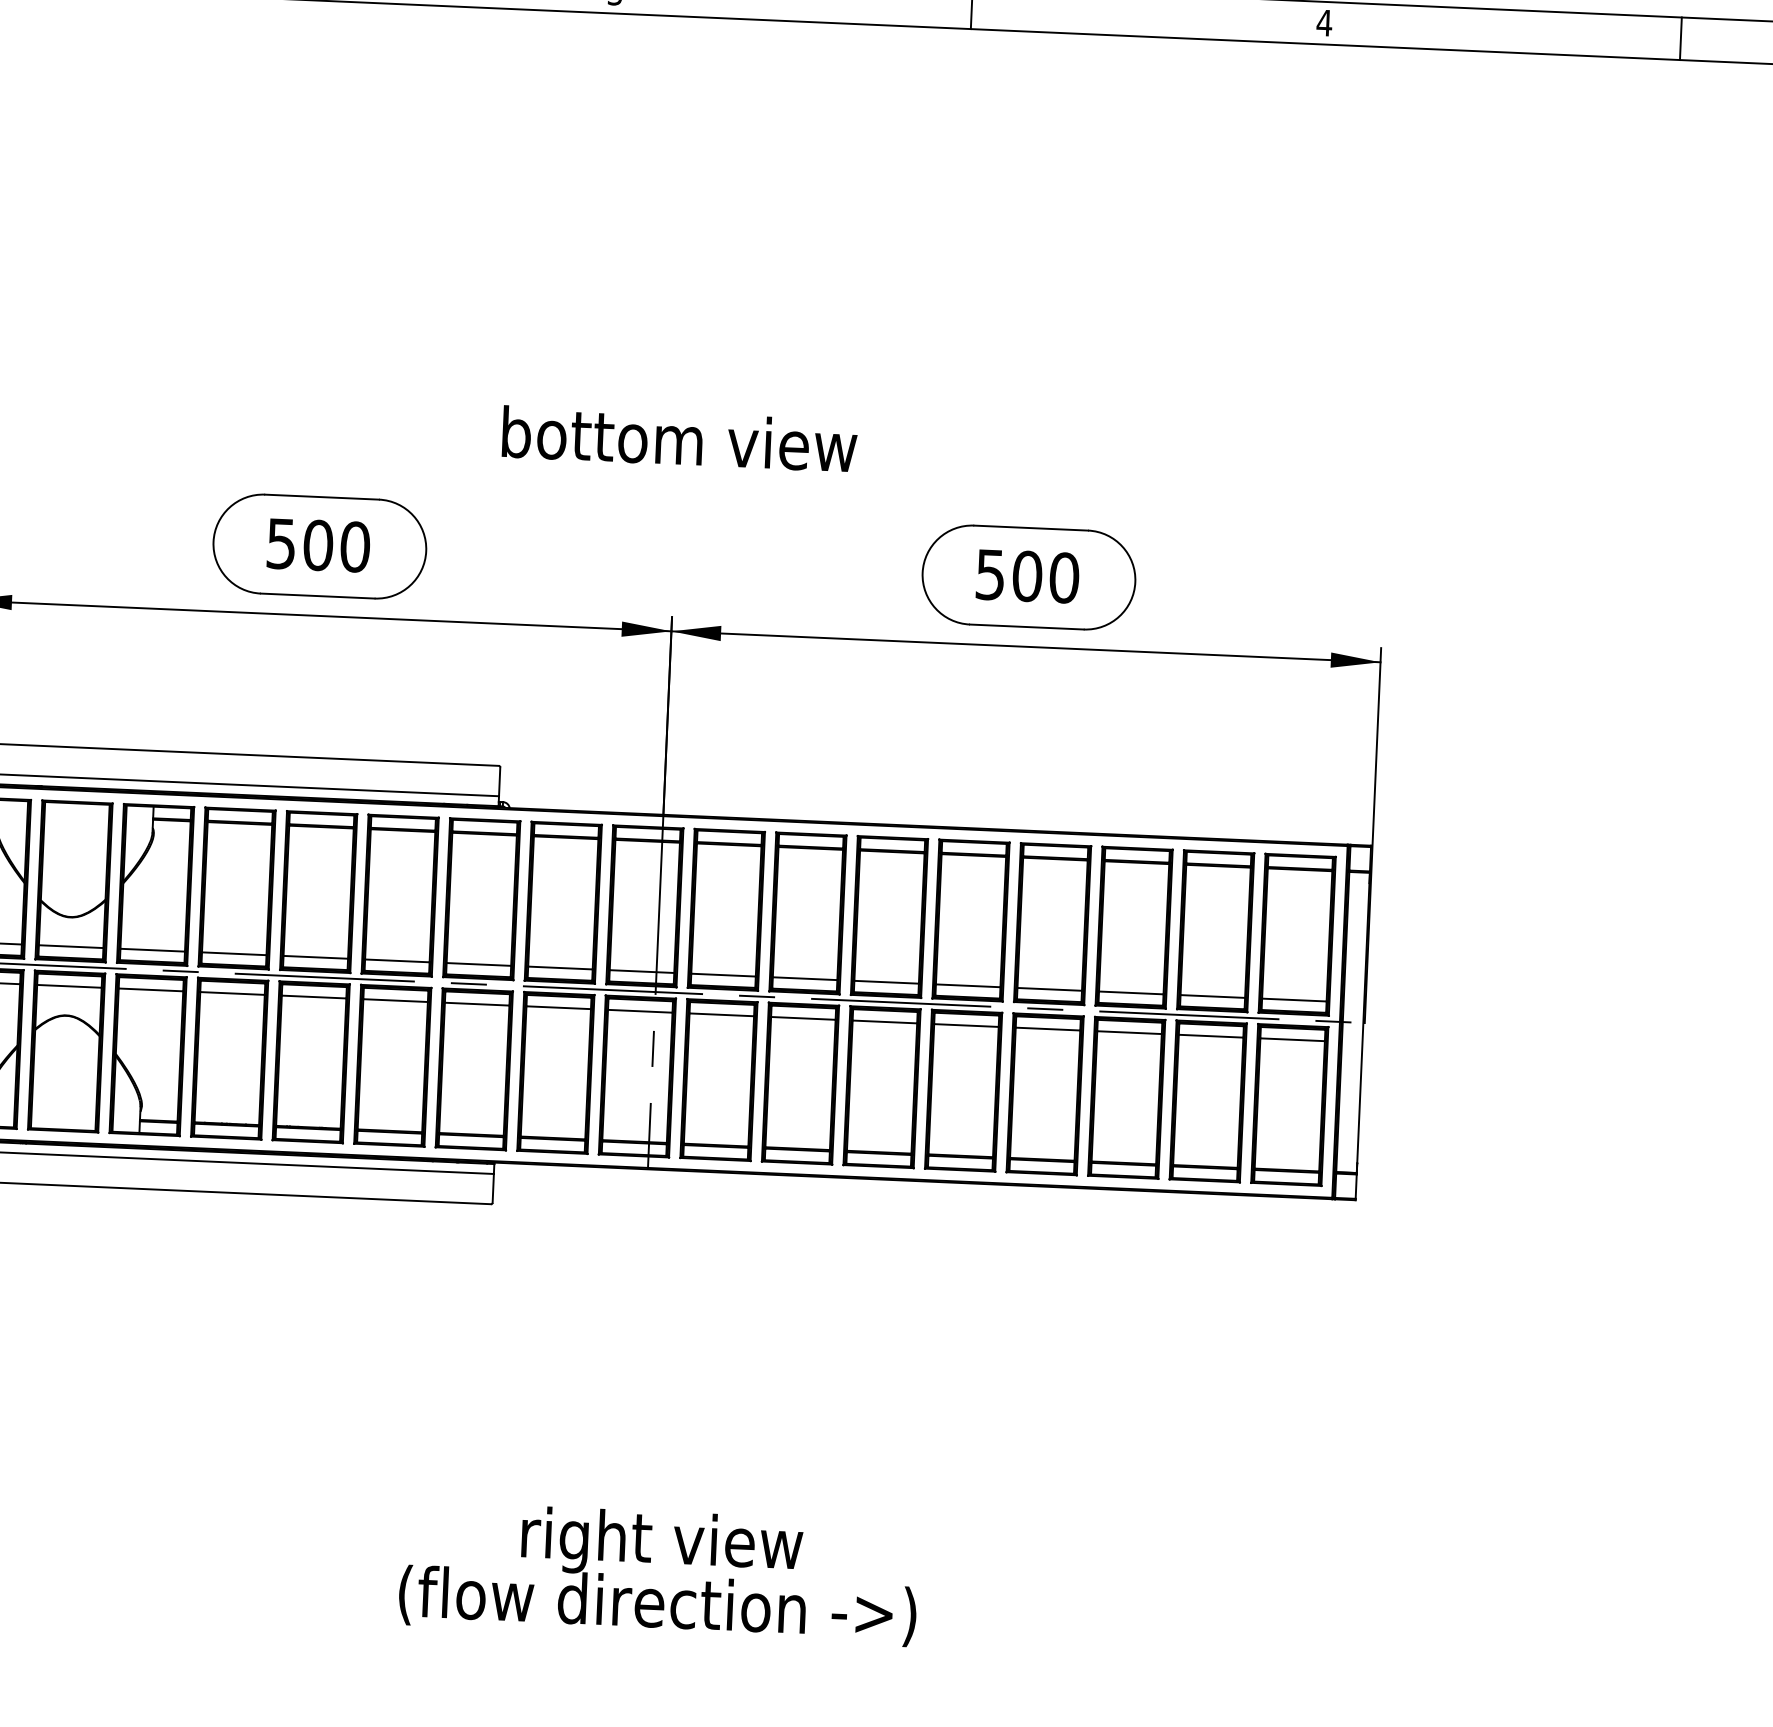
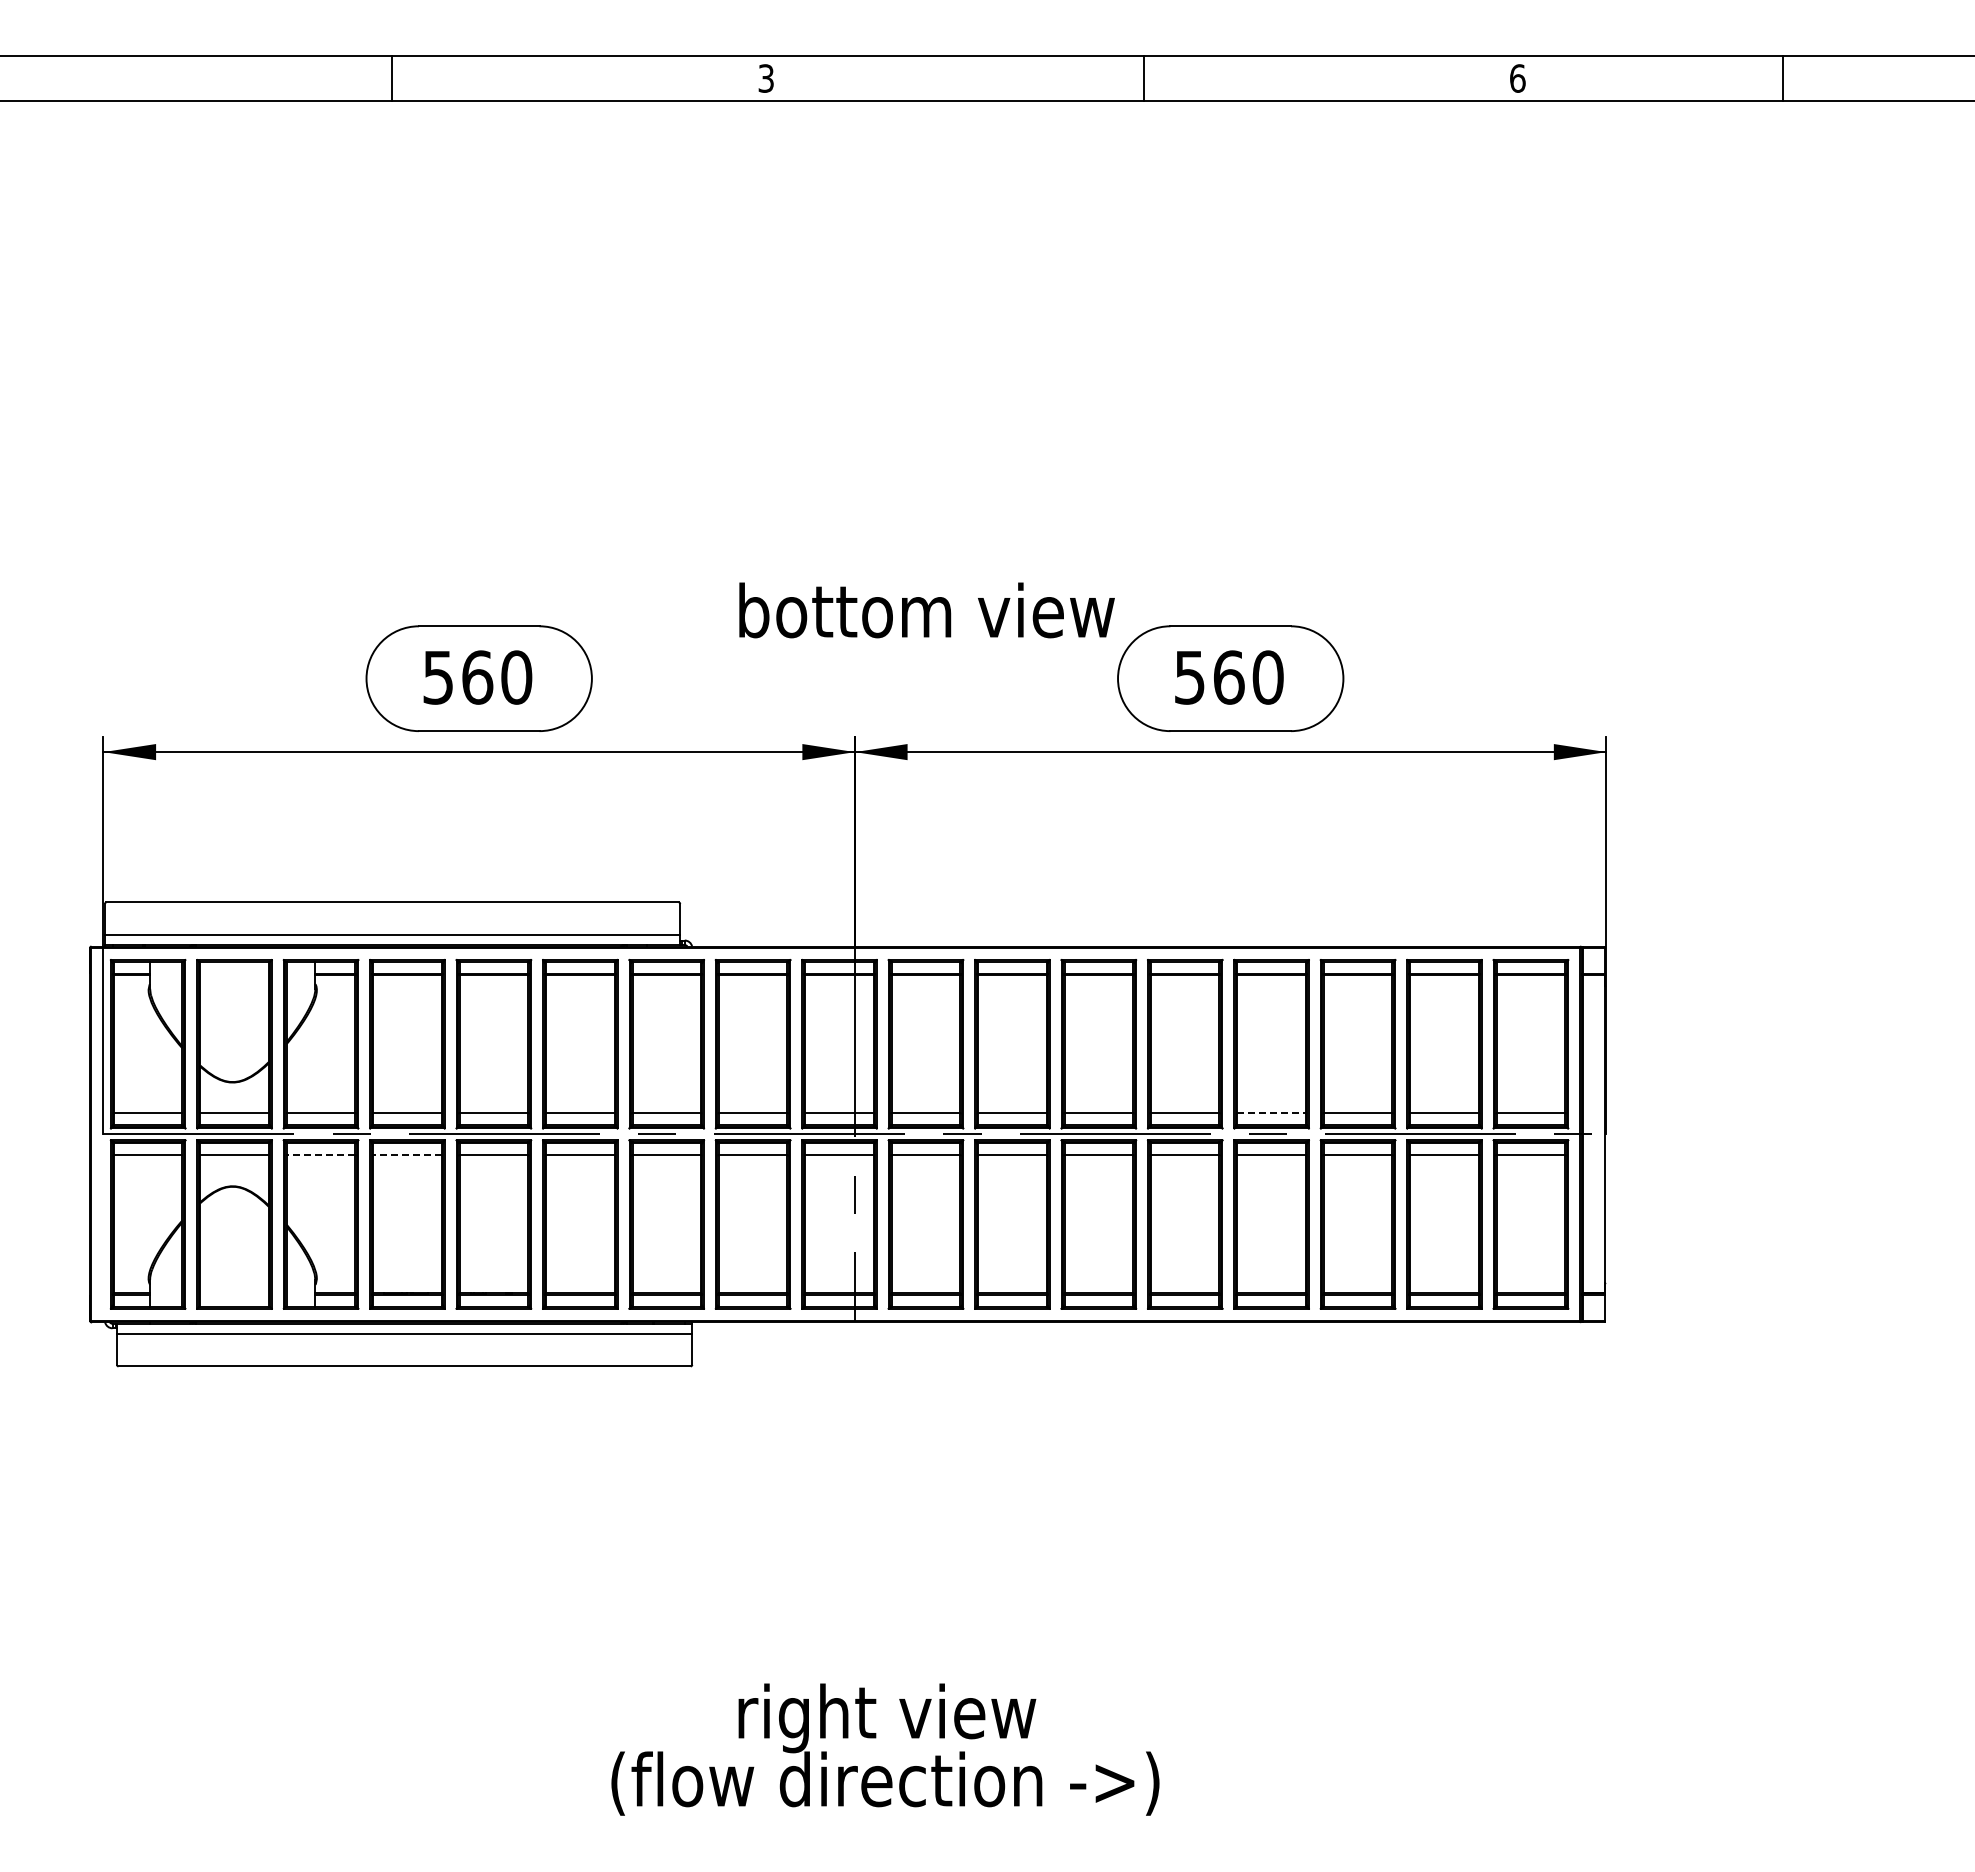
text: (1324, 23) -> (1517, 78), 4 -> 6
line: (1681, 38) -> (1783, 78), moved
text: (679, 439) -> (926, 610), moved
text: (318, 545) -> (477, 677), 500 -> 560
text: (1026, 576) -> (1228, 677), 500 -> 560
line: (150, 989) -> (320, 1155), solid -> dashed
line: (1050, 989) -> (1272, 1113), solid -> dashed
line: (231, 993) -> (406, 1155), solid -> dashed

